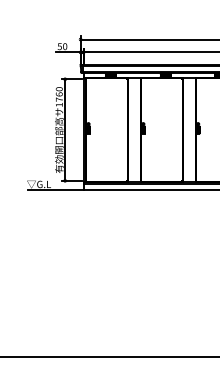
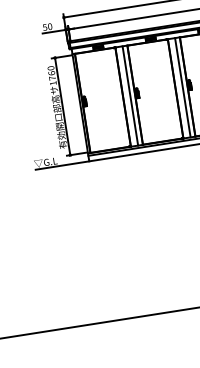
line: (135, 129) -> (129, 95), added
line: (190, 129) -> (182, 87), added

